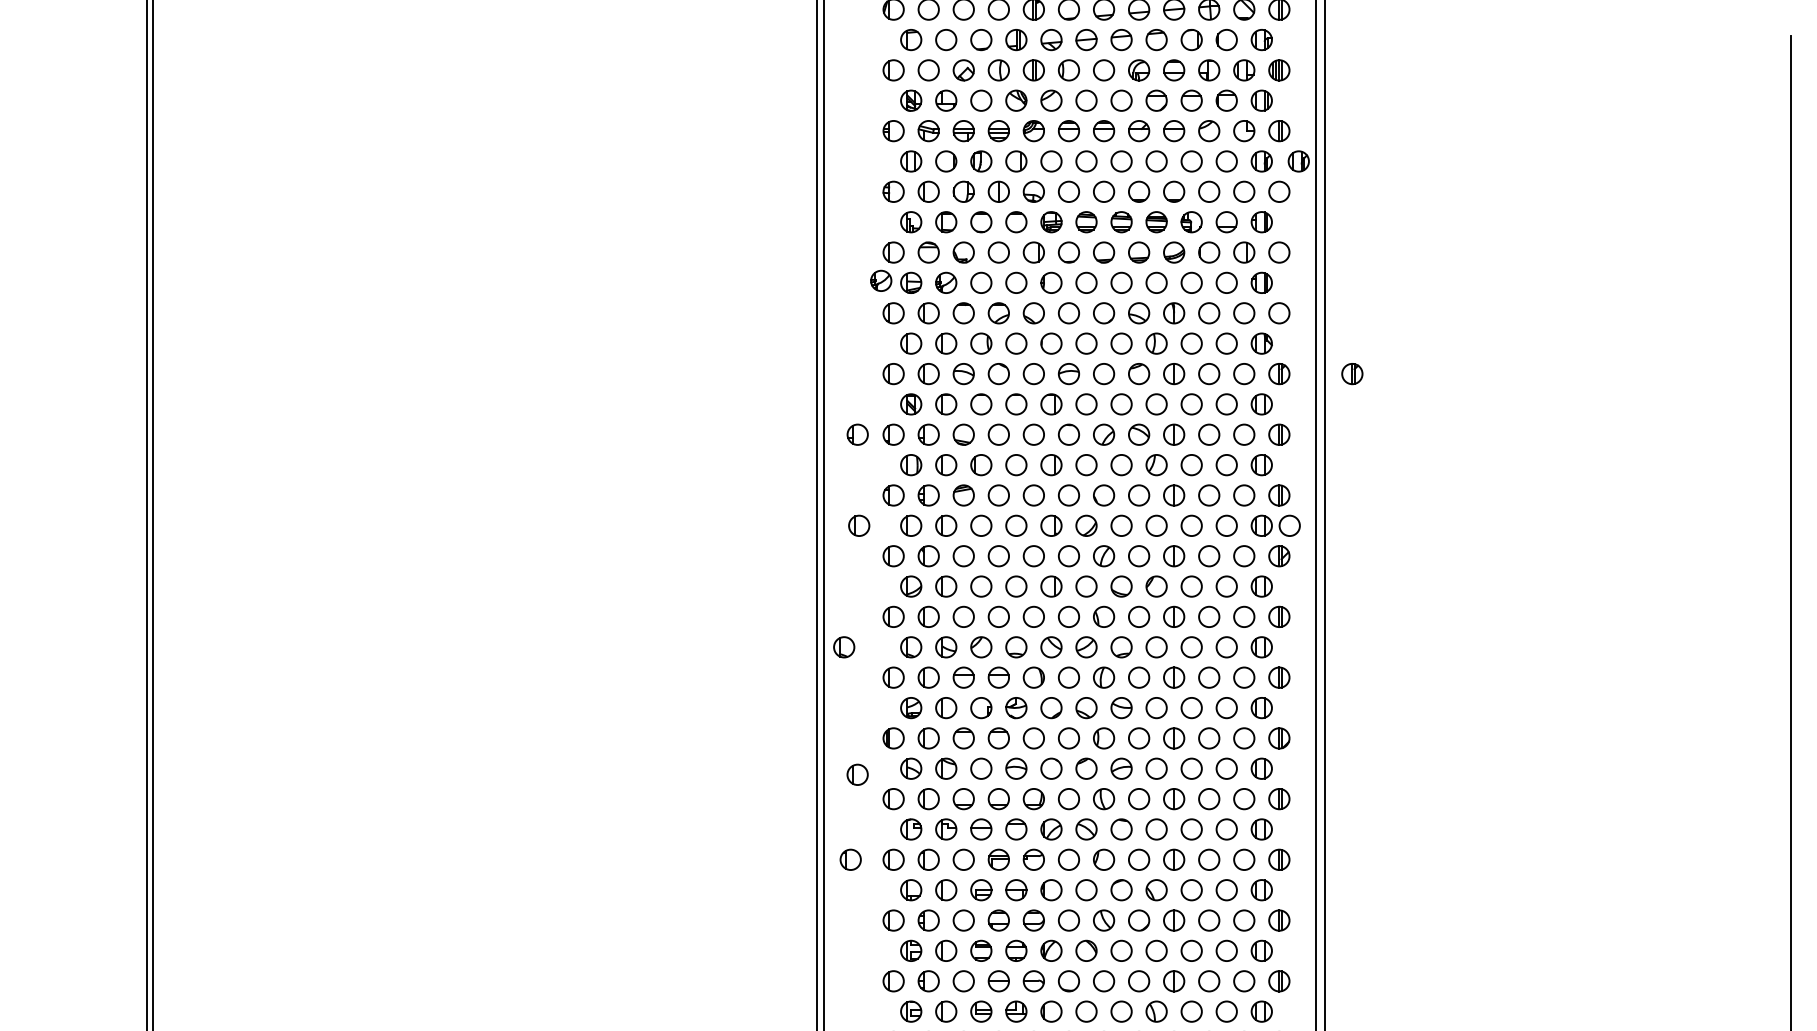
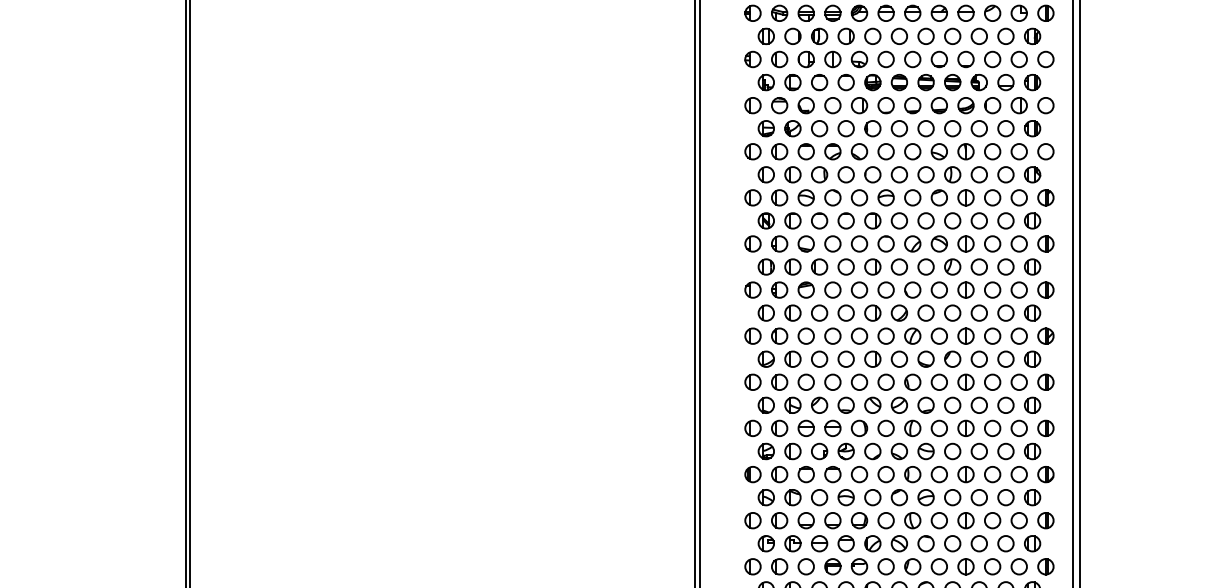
part: (1298, 161) -> (1060, 36), removed
part: (881, 280) -> (743, 126), removed
part: (1352, 374) -> (1101, 198), removed
part: (857, 434) -> (725, 243), removed
part: (859, 525) -> (727, 312), removed
circle: (1289, 525) -> (1053, 312), removed
part: (844, 647) -> (715, 405), removed
part: (857, 774) -> (725, 501), removed
part: (850, 859) -> (720, 566), removed

